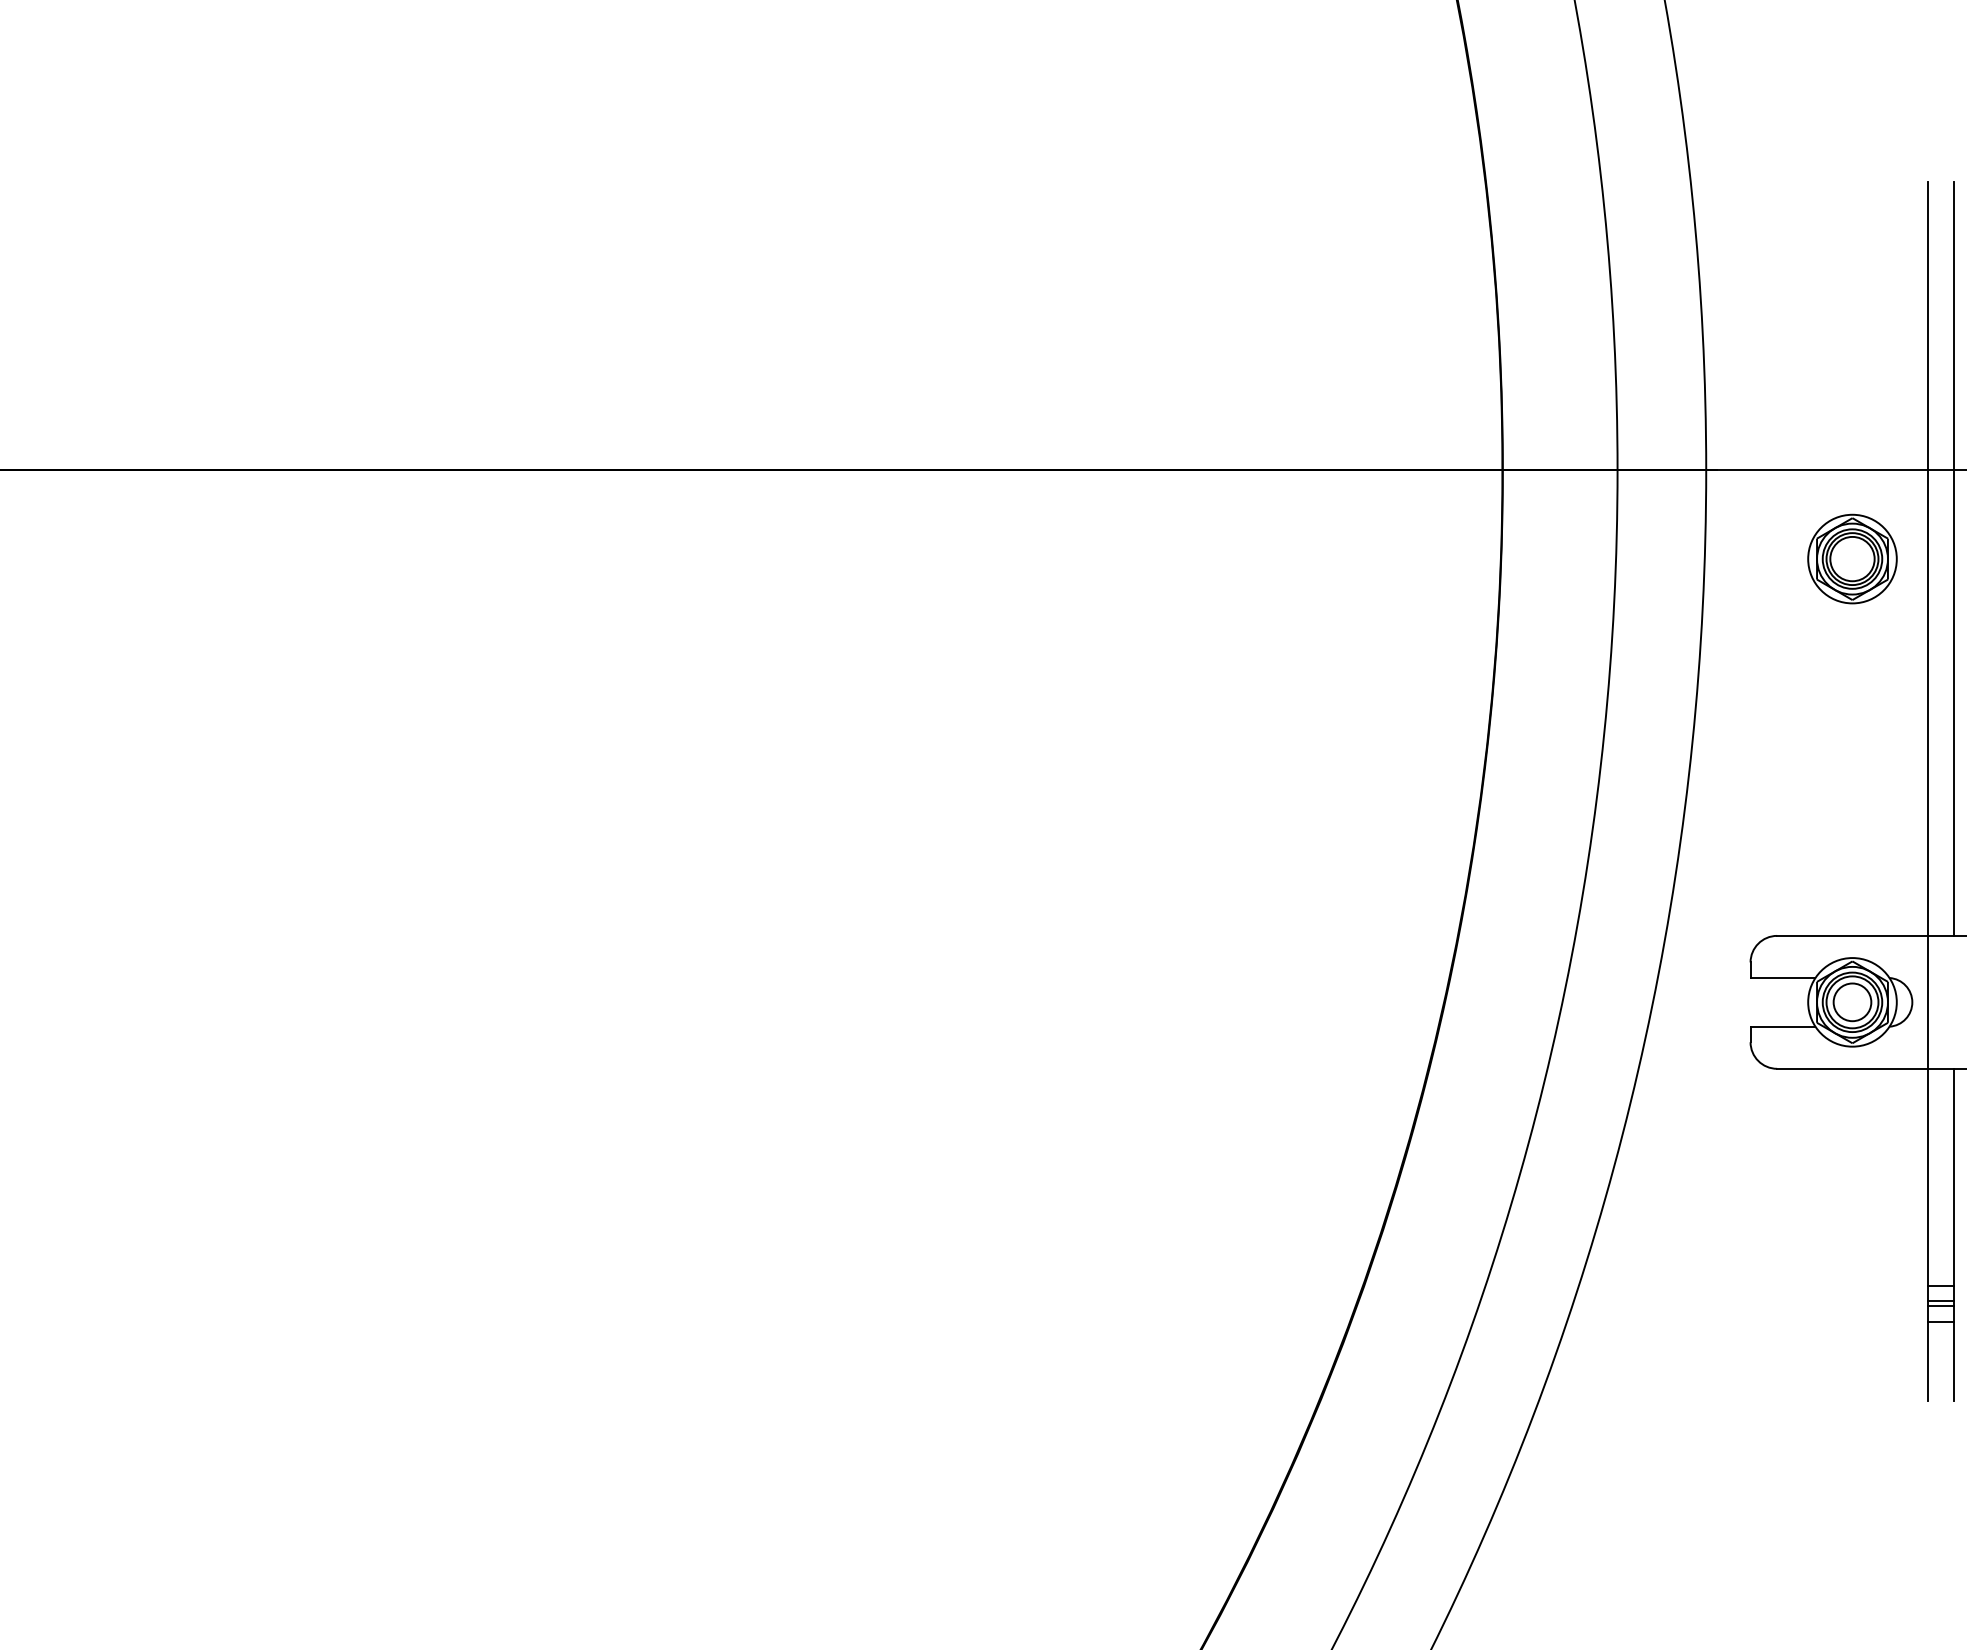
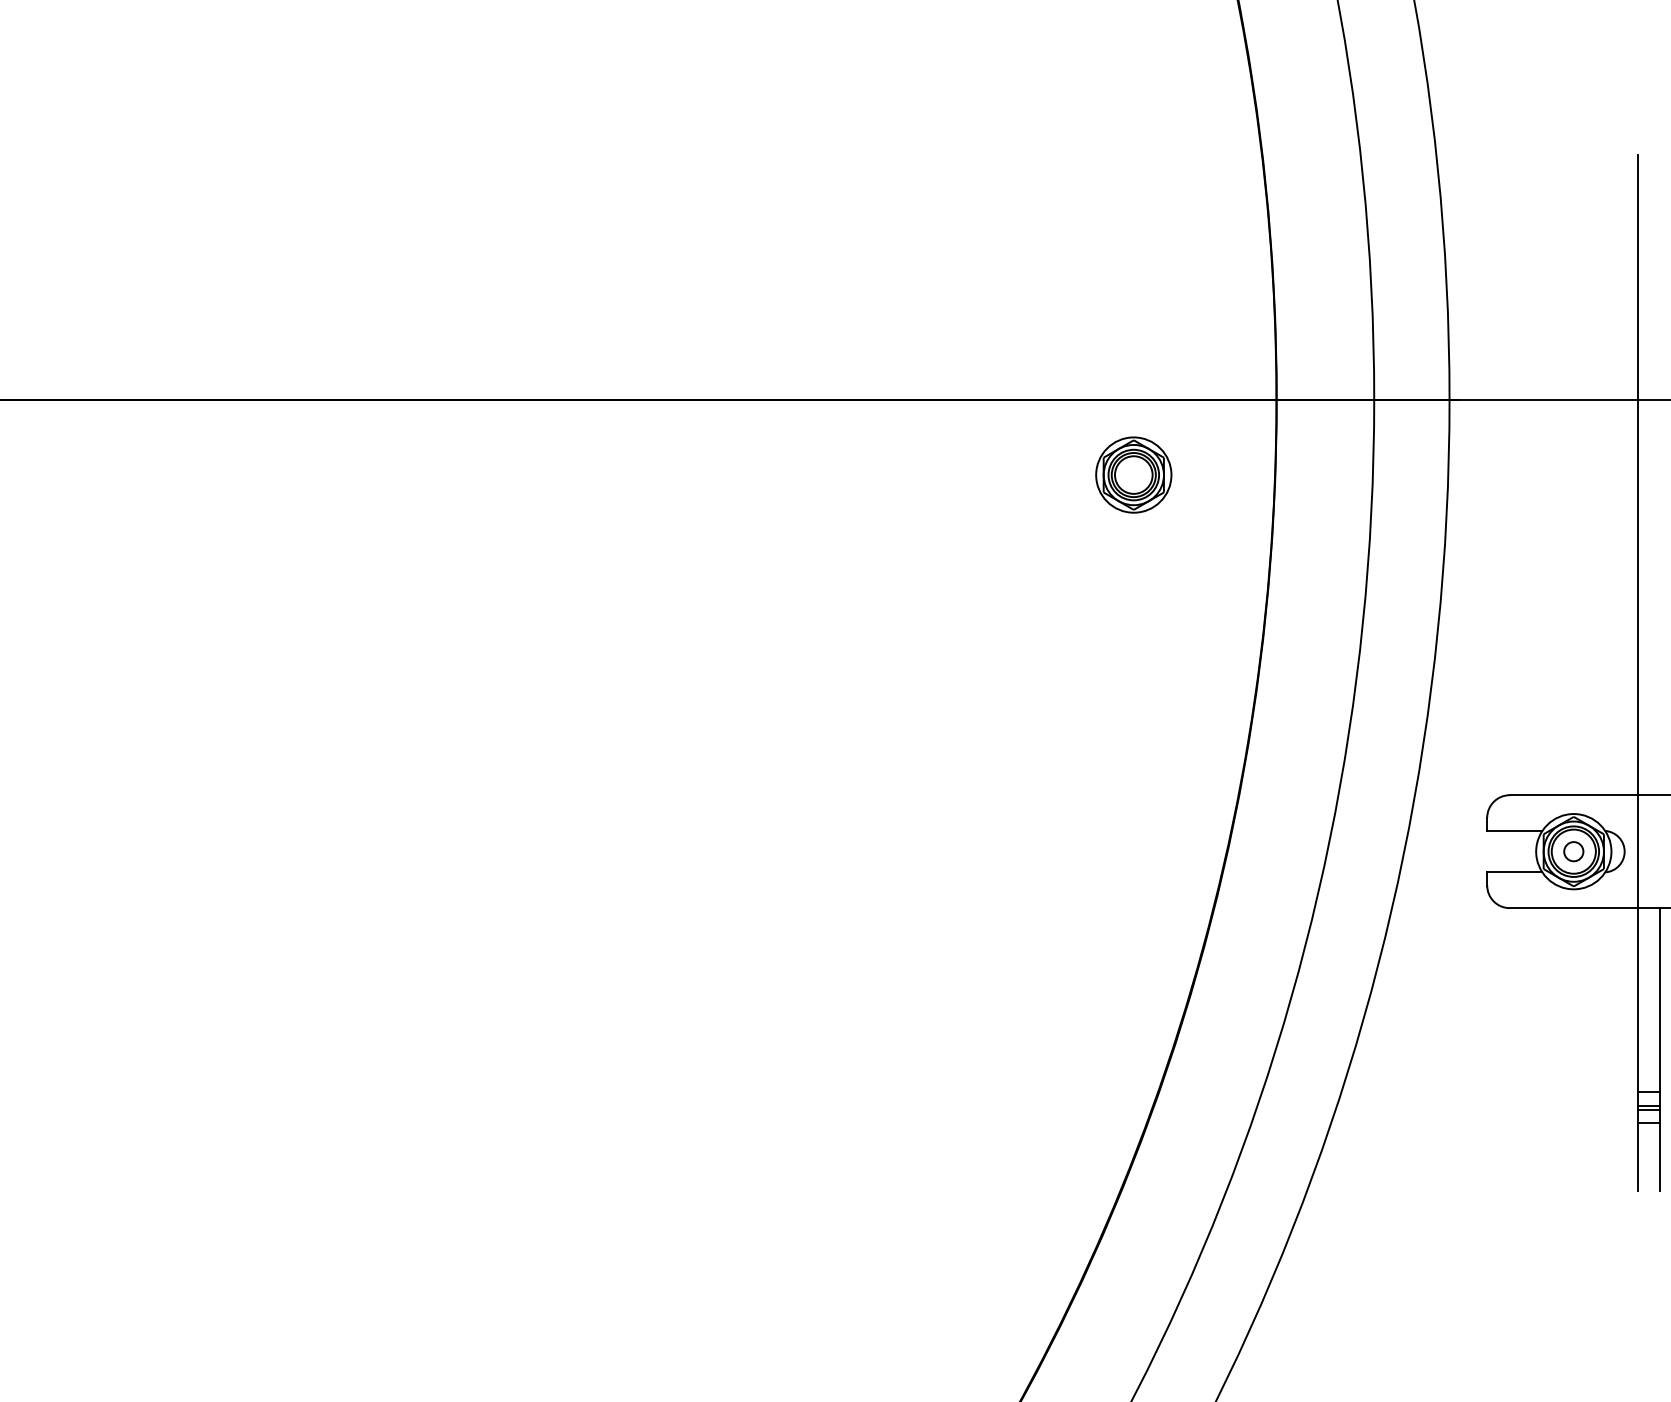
part: (1852, 558) -> (1133, 474), moved
line: (1954, 559) -> (1660, 475), removed
circle: (1852, 1002) -> (1573, 851), size x0.6

